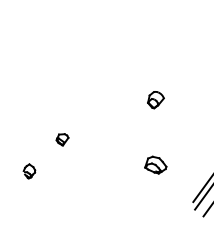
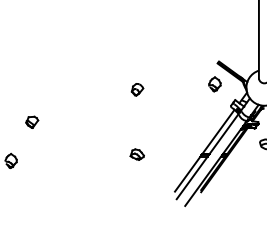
part: (155, 99) -> (137, 89), size x0.71
part: (62, 138) -> (32, 121), moved
part: (154, 164) -> (136, 154), size x0.62

